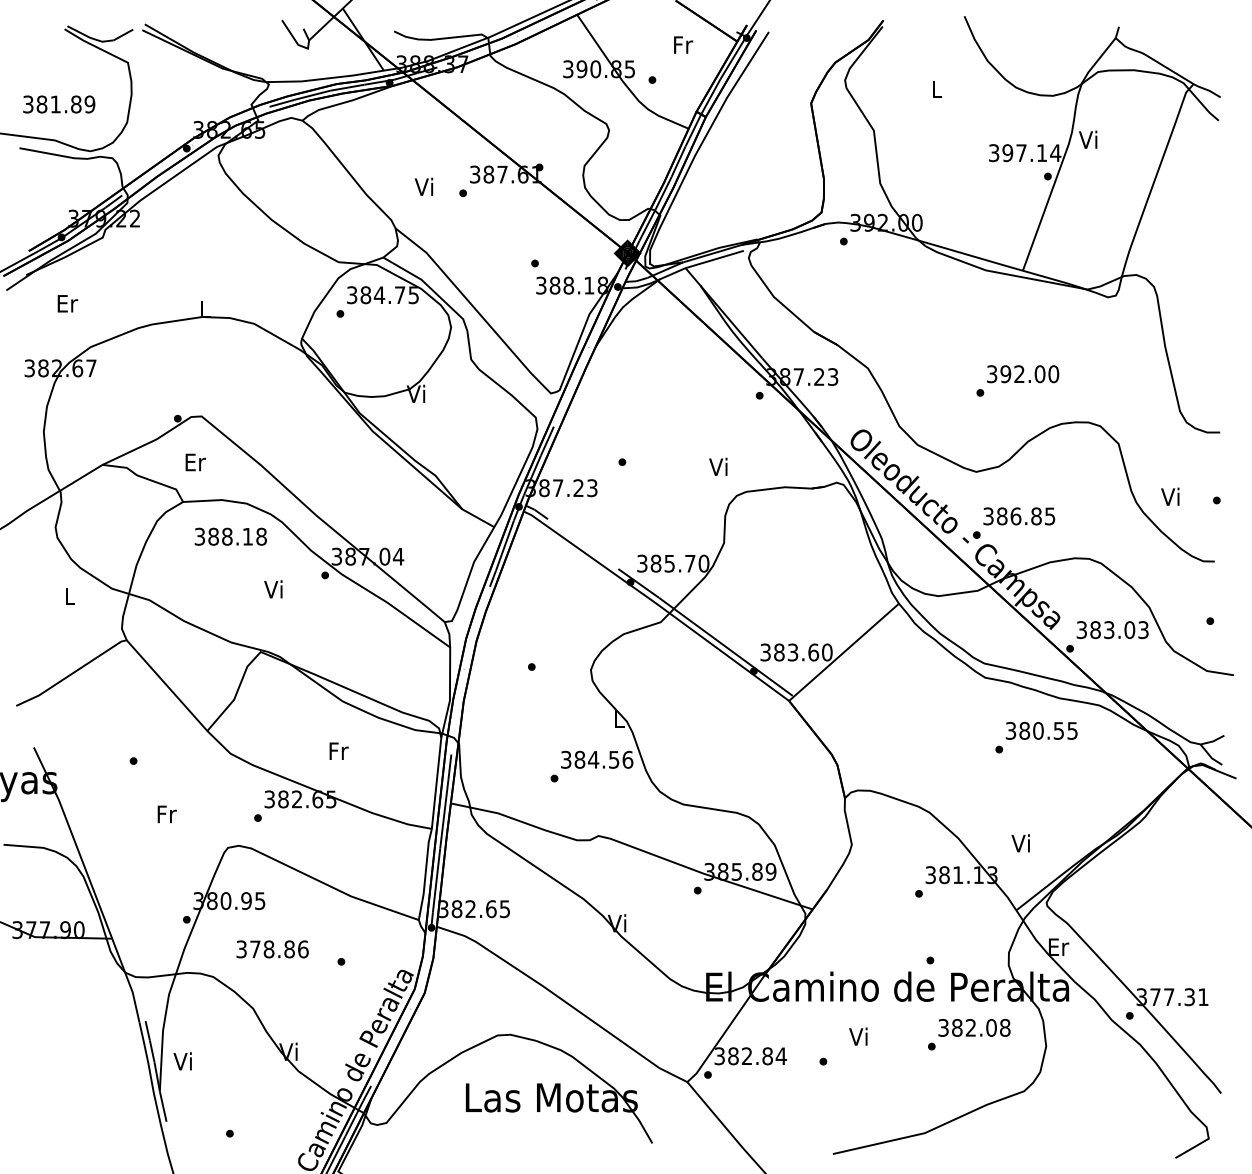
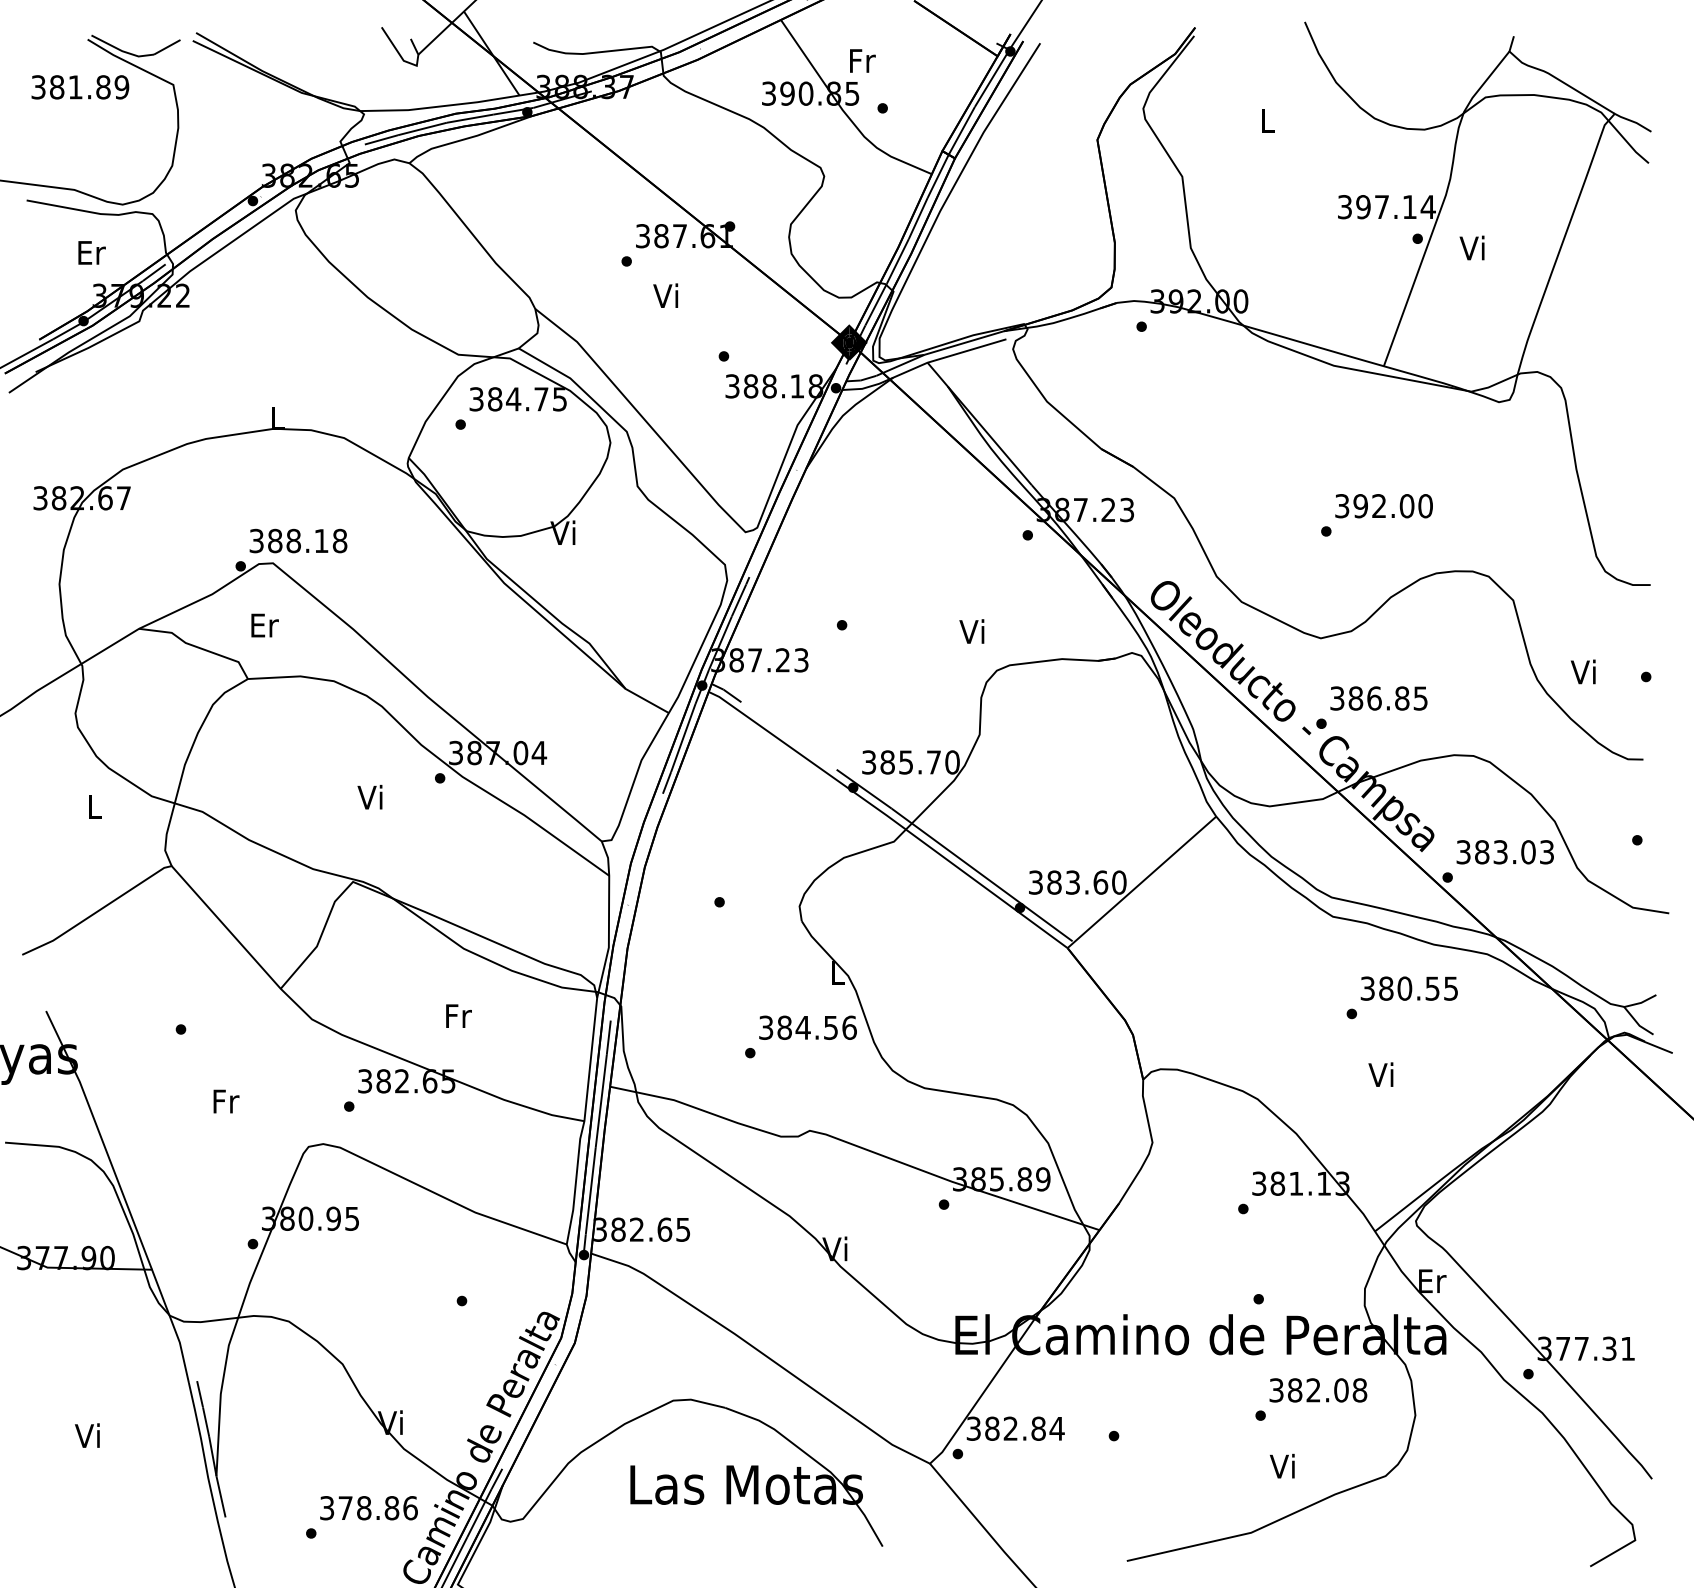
text: (683, 44) -> (862, 60), moved
text: (59, 104) -> (80, 87), moved
text: (1087, 139) -> (1471, 247), moved
text: (423, 186) -> (665, 295), moved
text: (67, 303) -> (91, 252), moved
text: (230, 536) -> (298, 540), moved
text: (1020, 843) -> (1380, 1074), moved
text: (272, 949) -> (368, 1508), moved
text: (858, 1036) -> (1282, 1465), moved
text: (182, 1061) -> (87, 1435), moved

